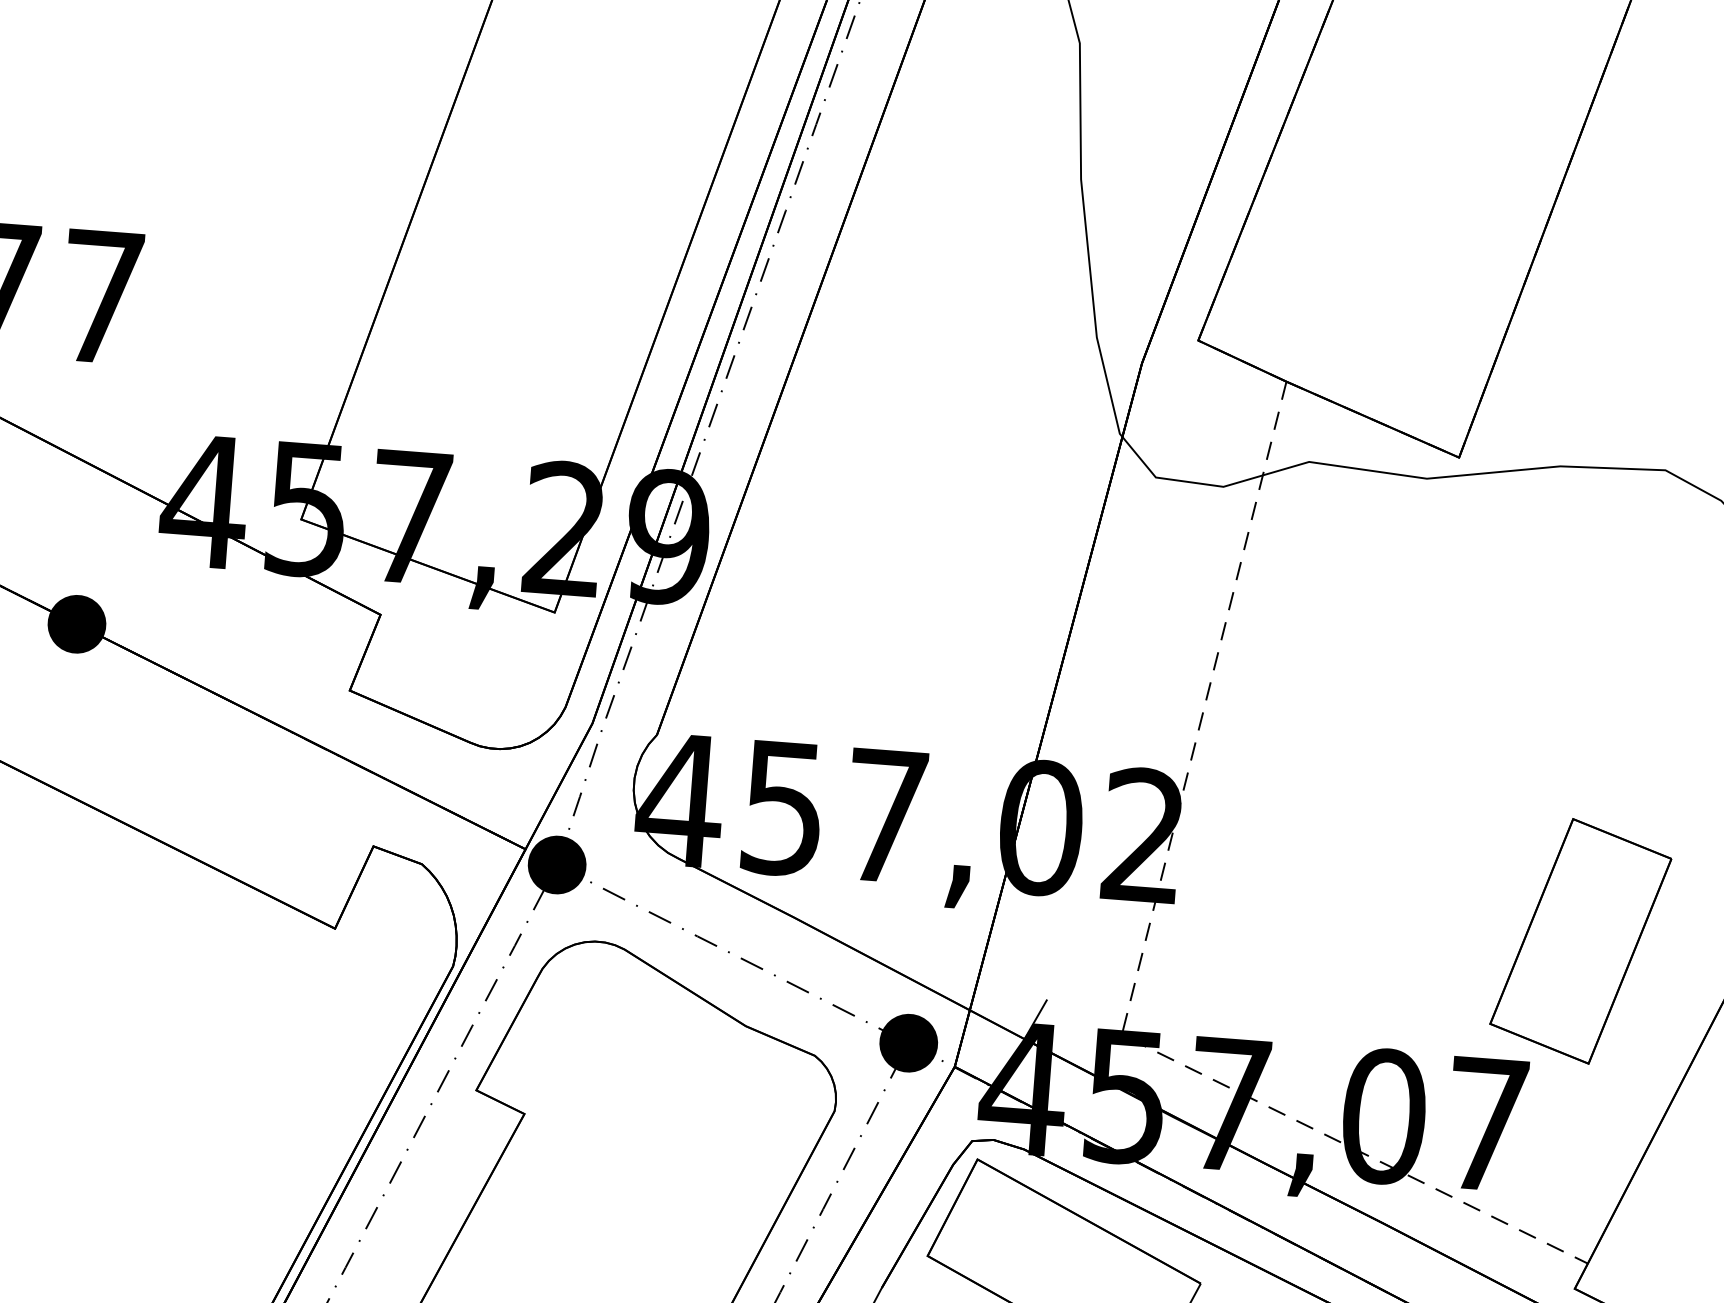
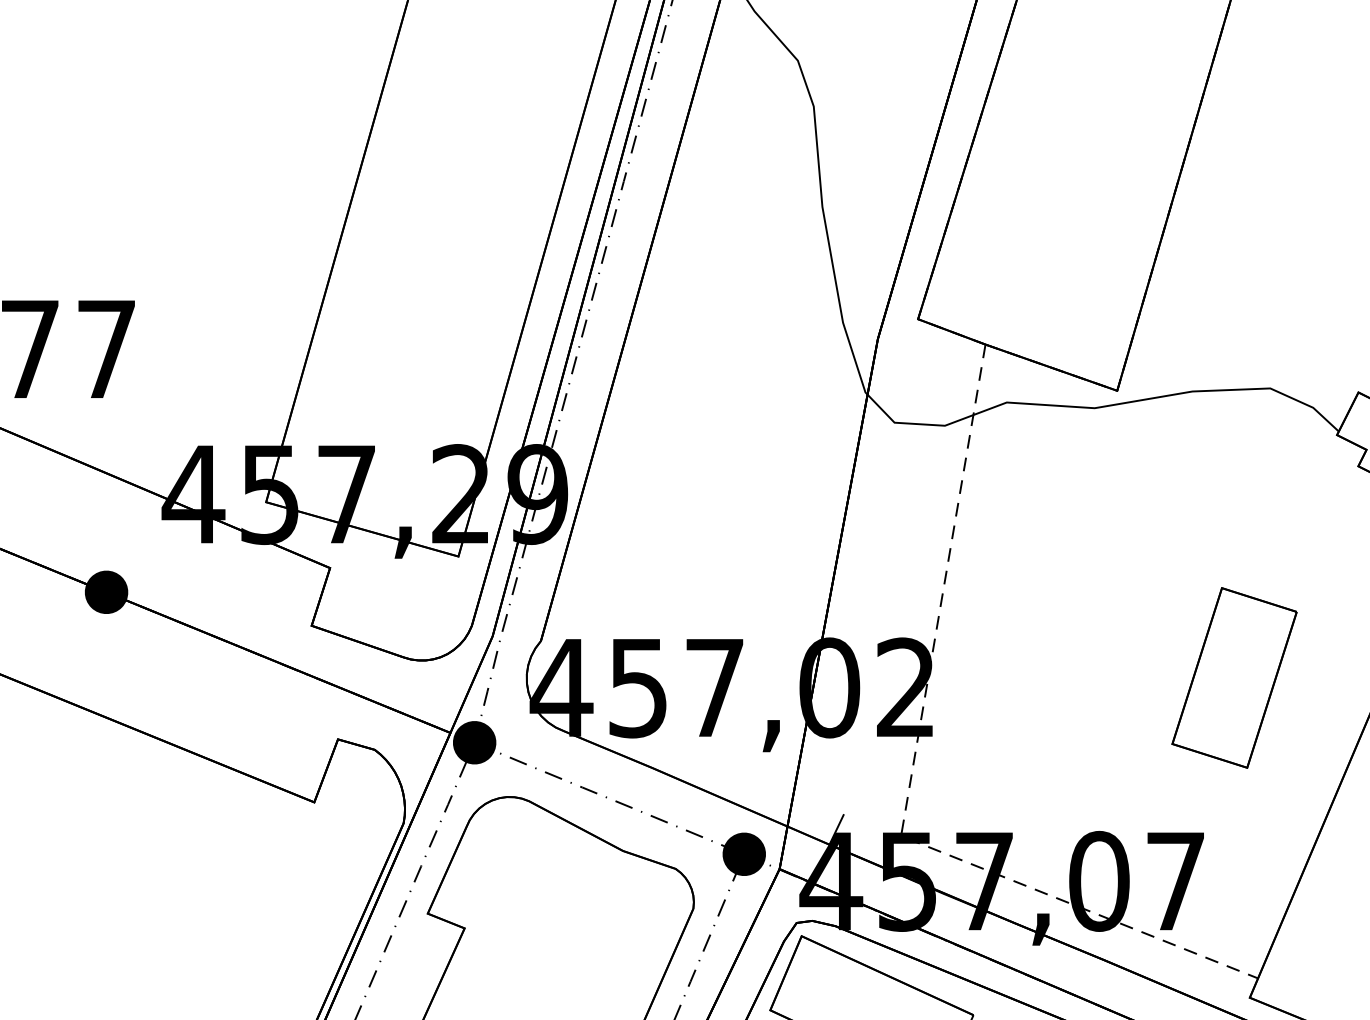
part: (1580, 940) -> (1234, 677), moved

